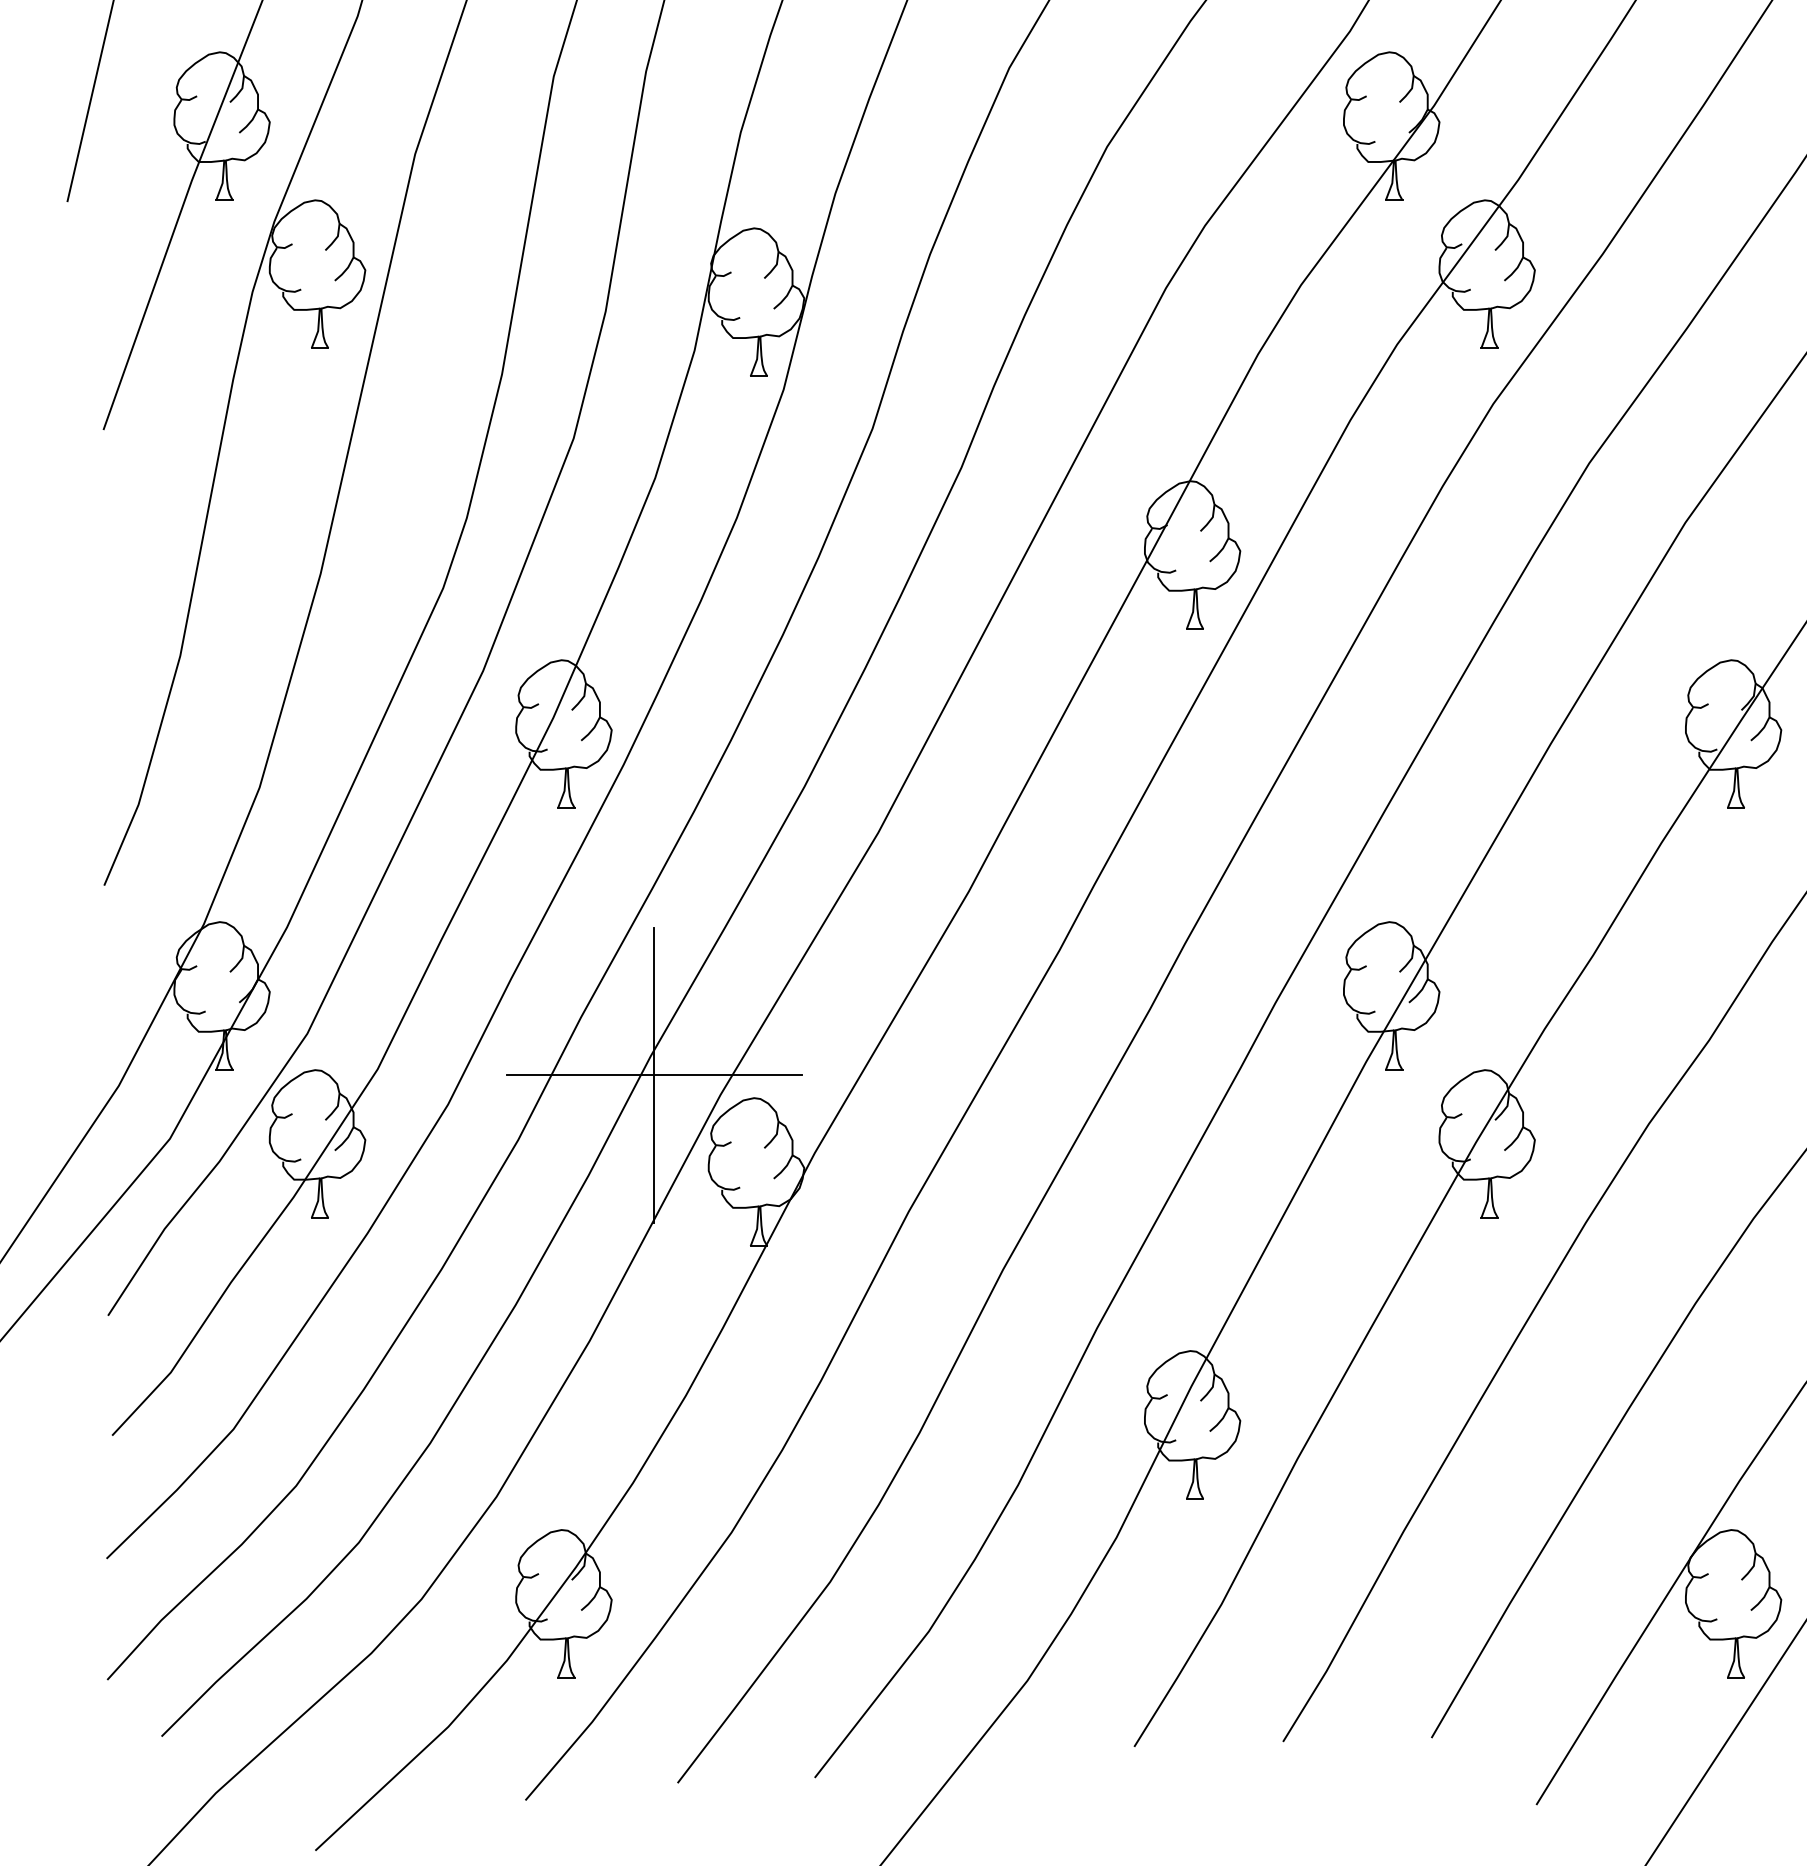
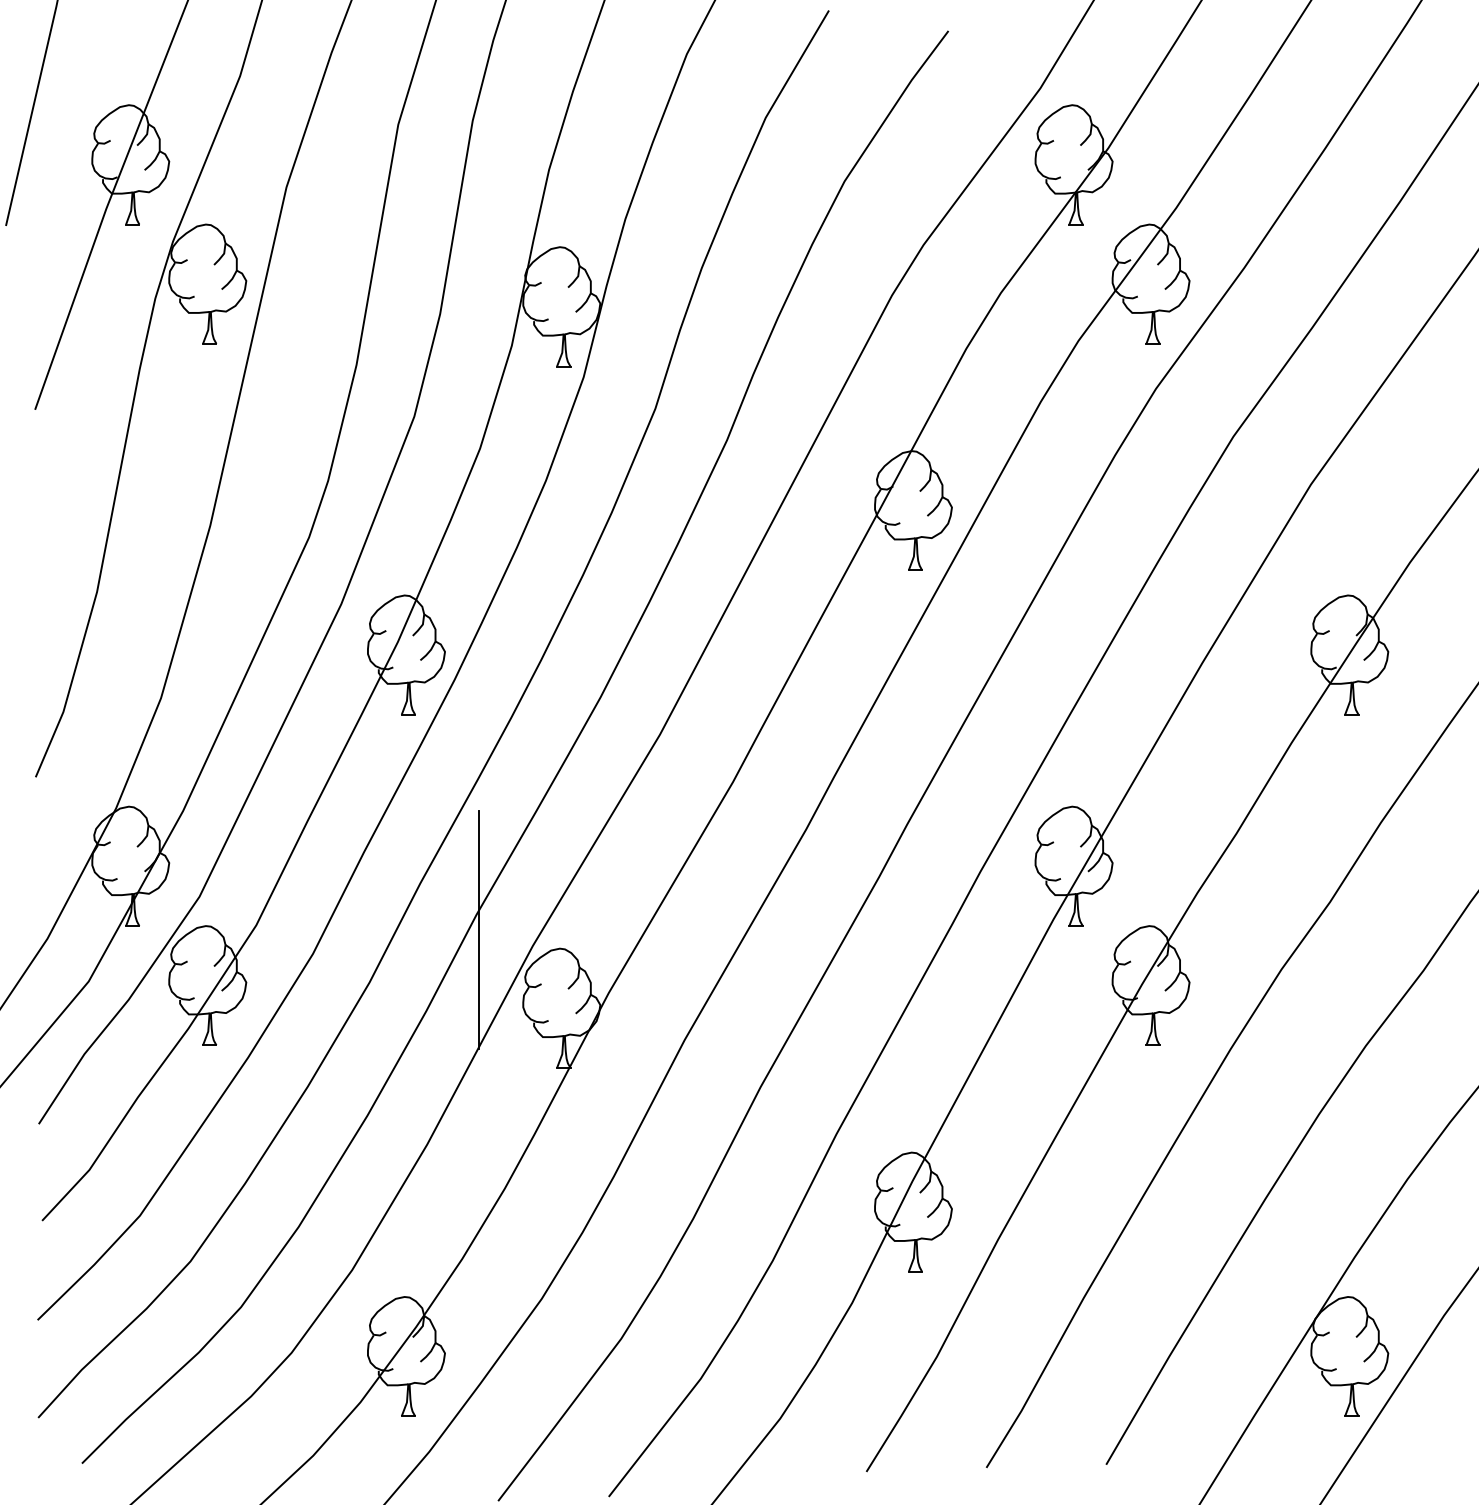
line: (654, 1075) -> (479, 930), removed

